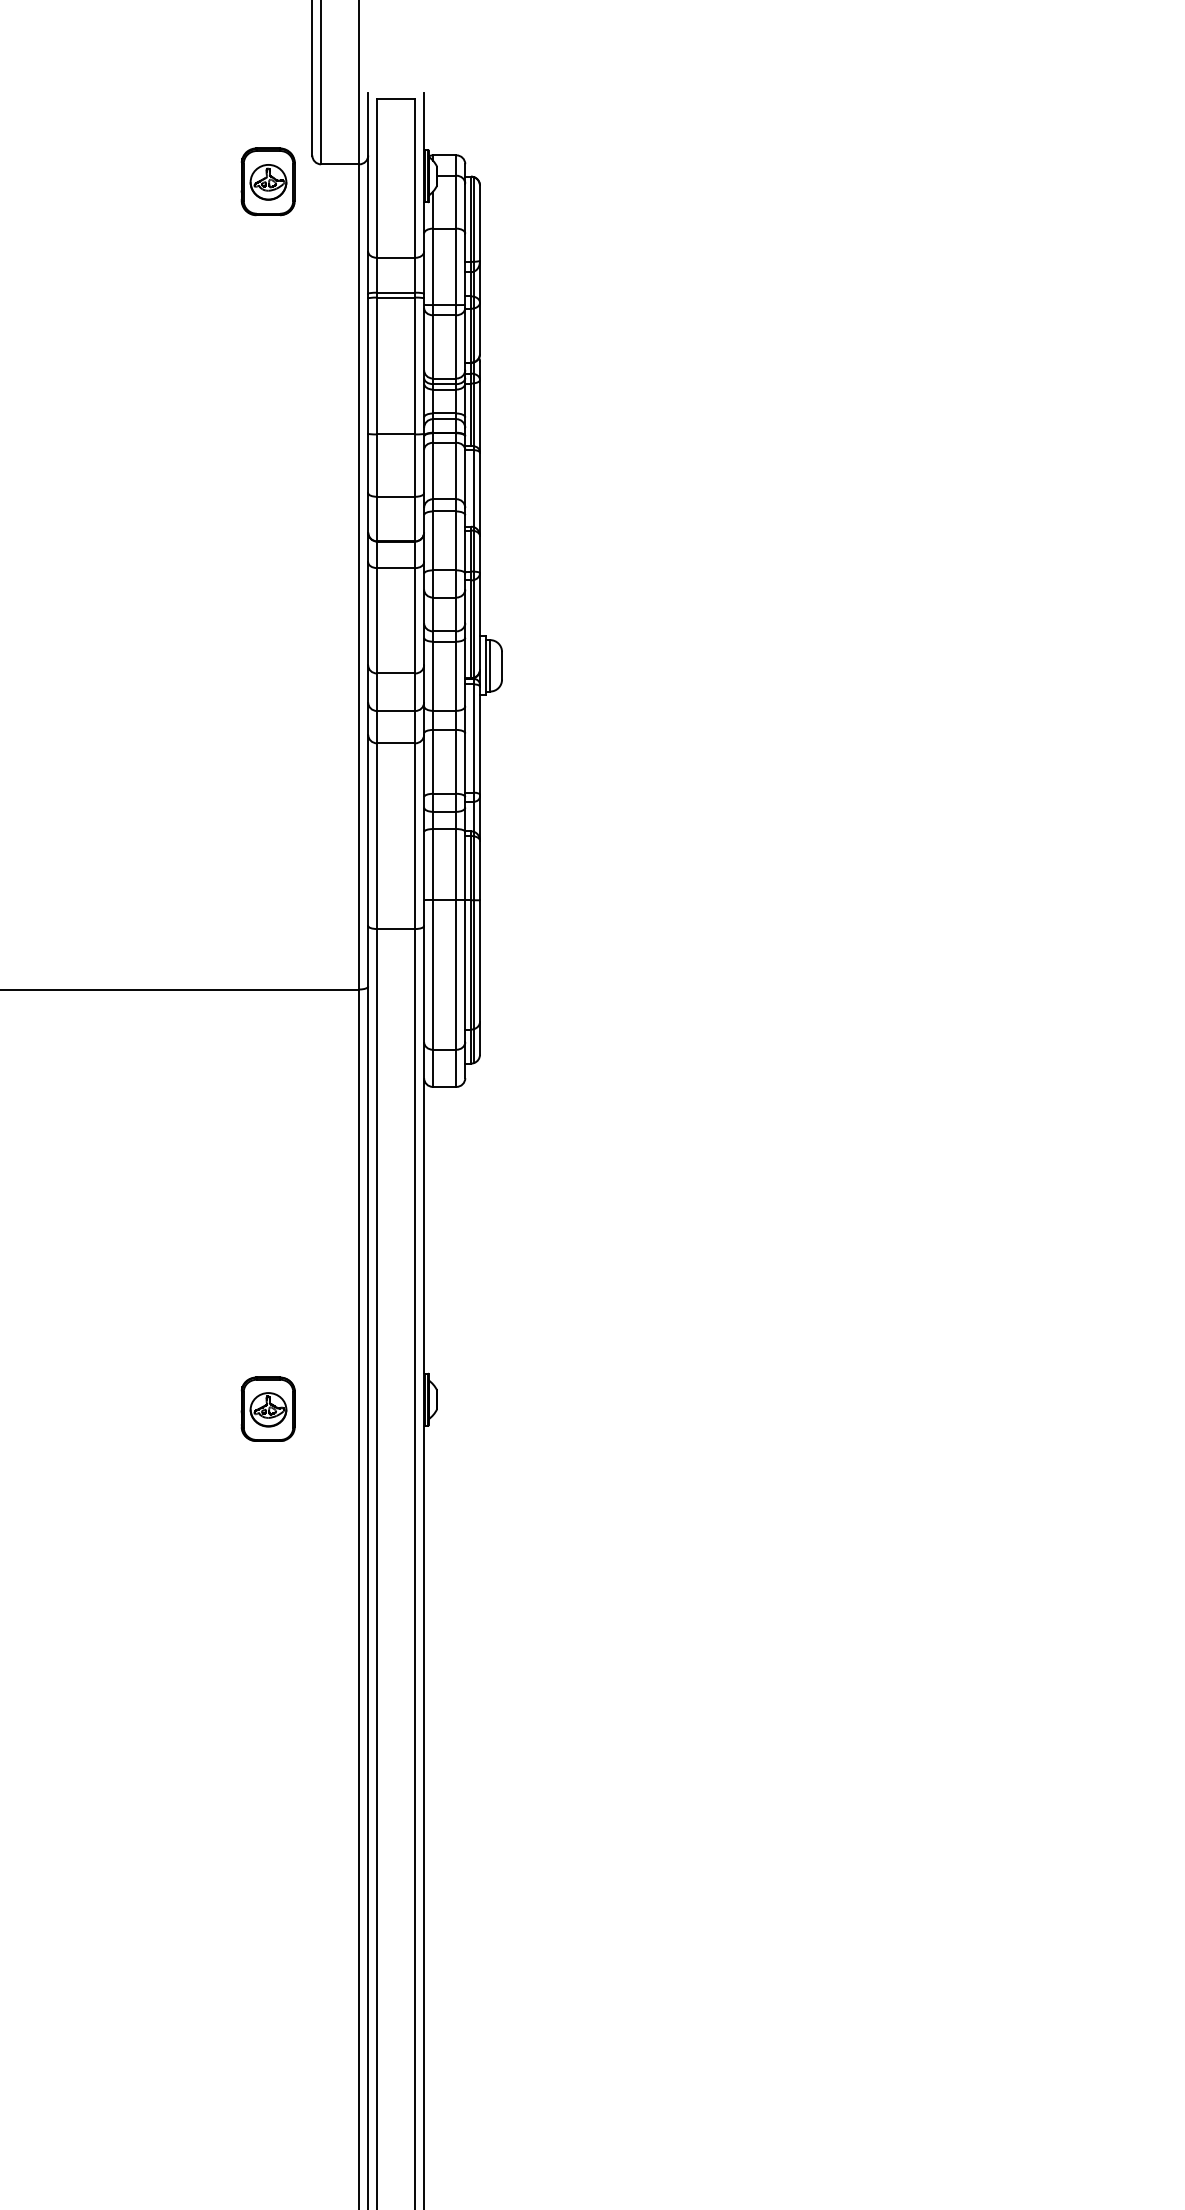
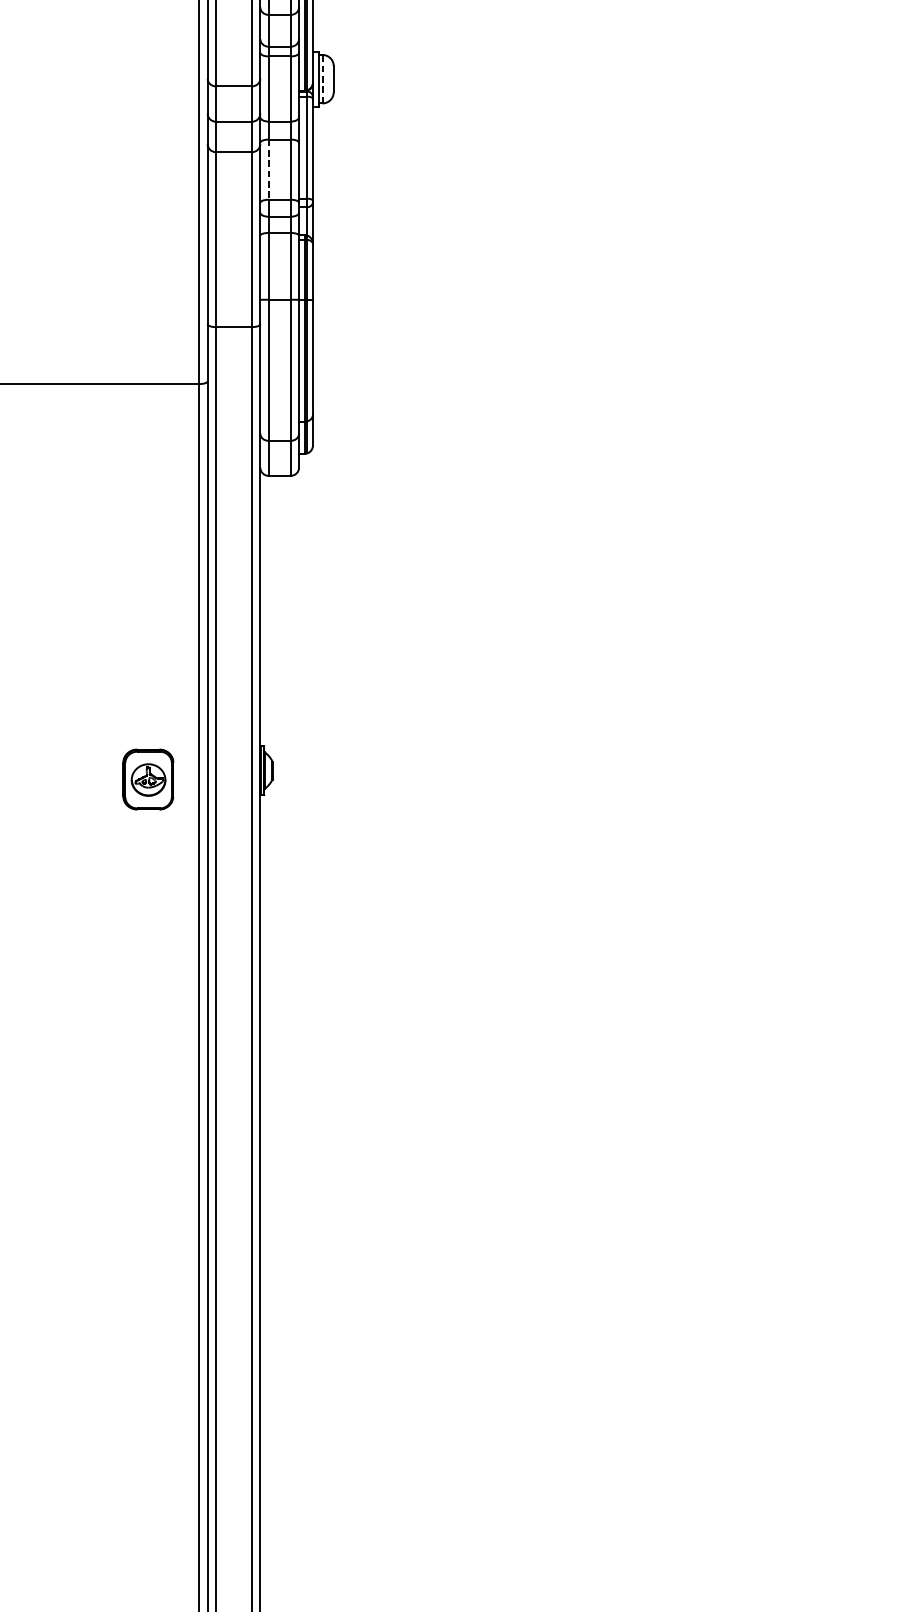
line: (490, 665) -> (322, 78), solid -> dashed
line: (432, 761) -> (268, 169), solid -> dashed
part: (267, 1408) -> (147, 778), moved

